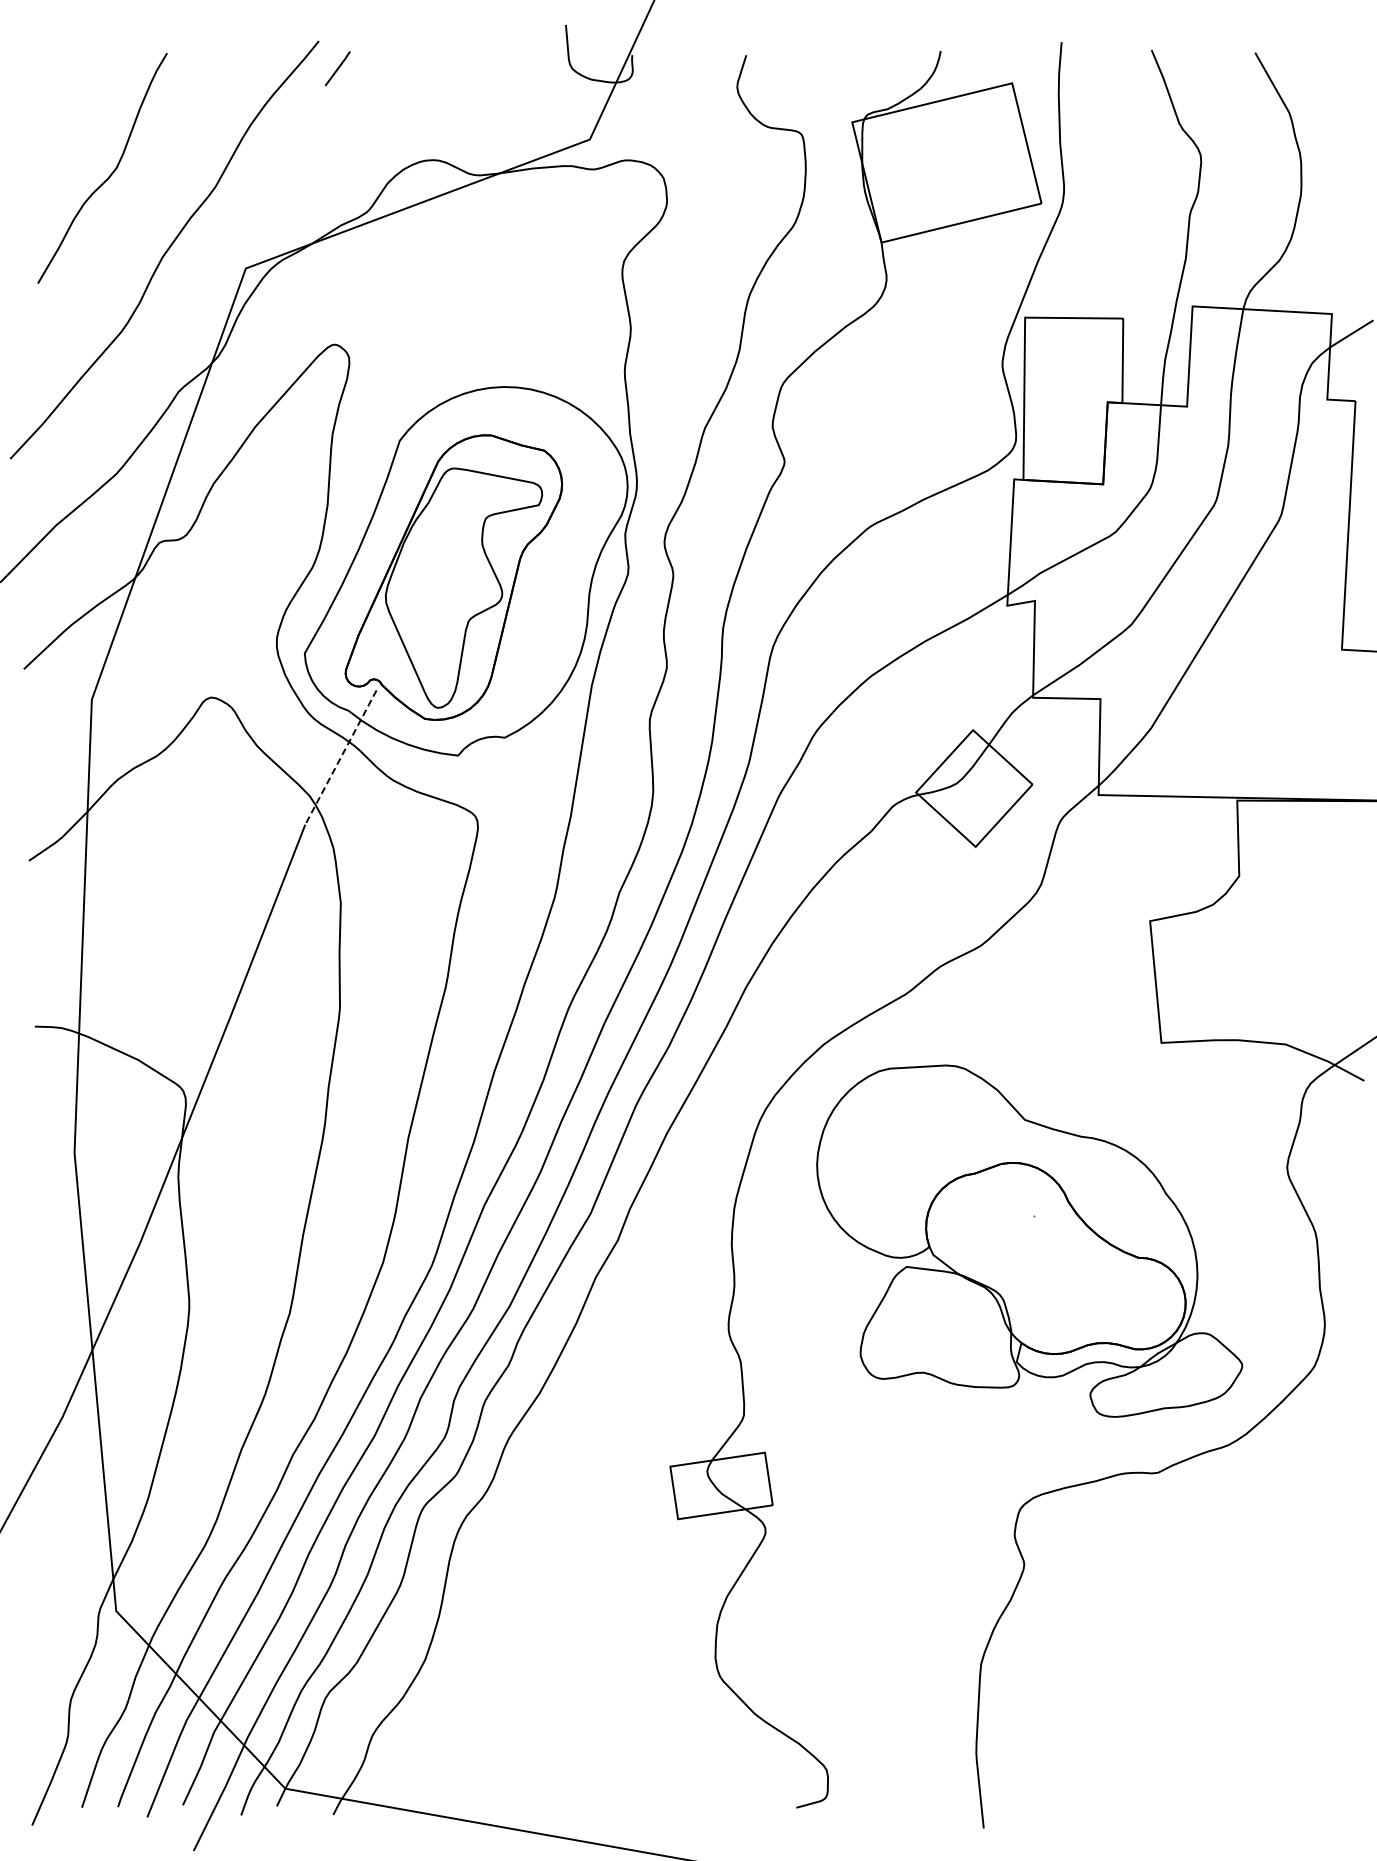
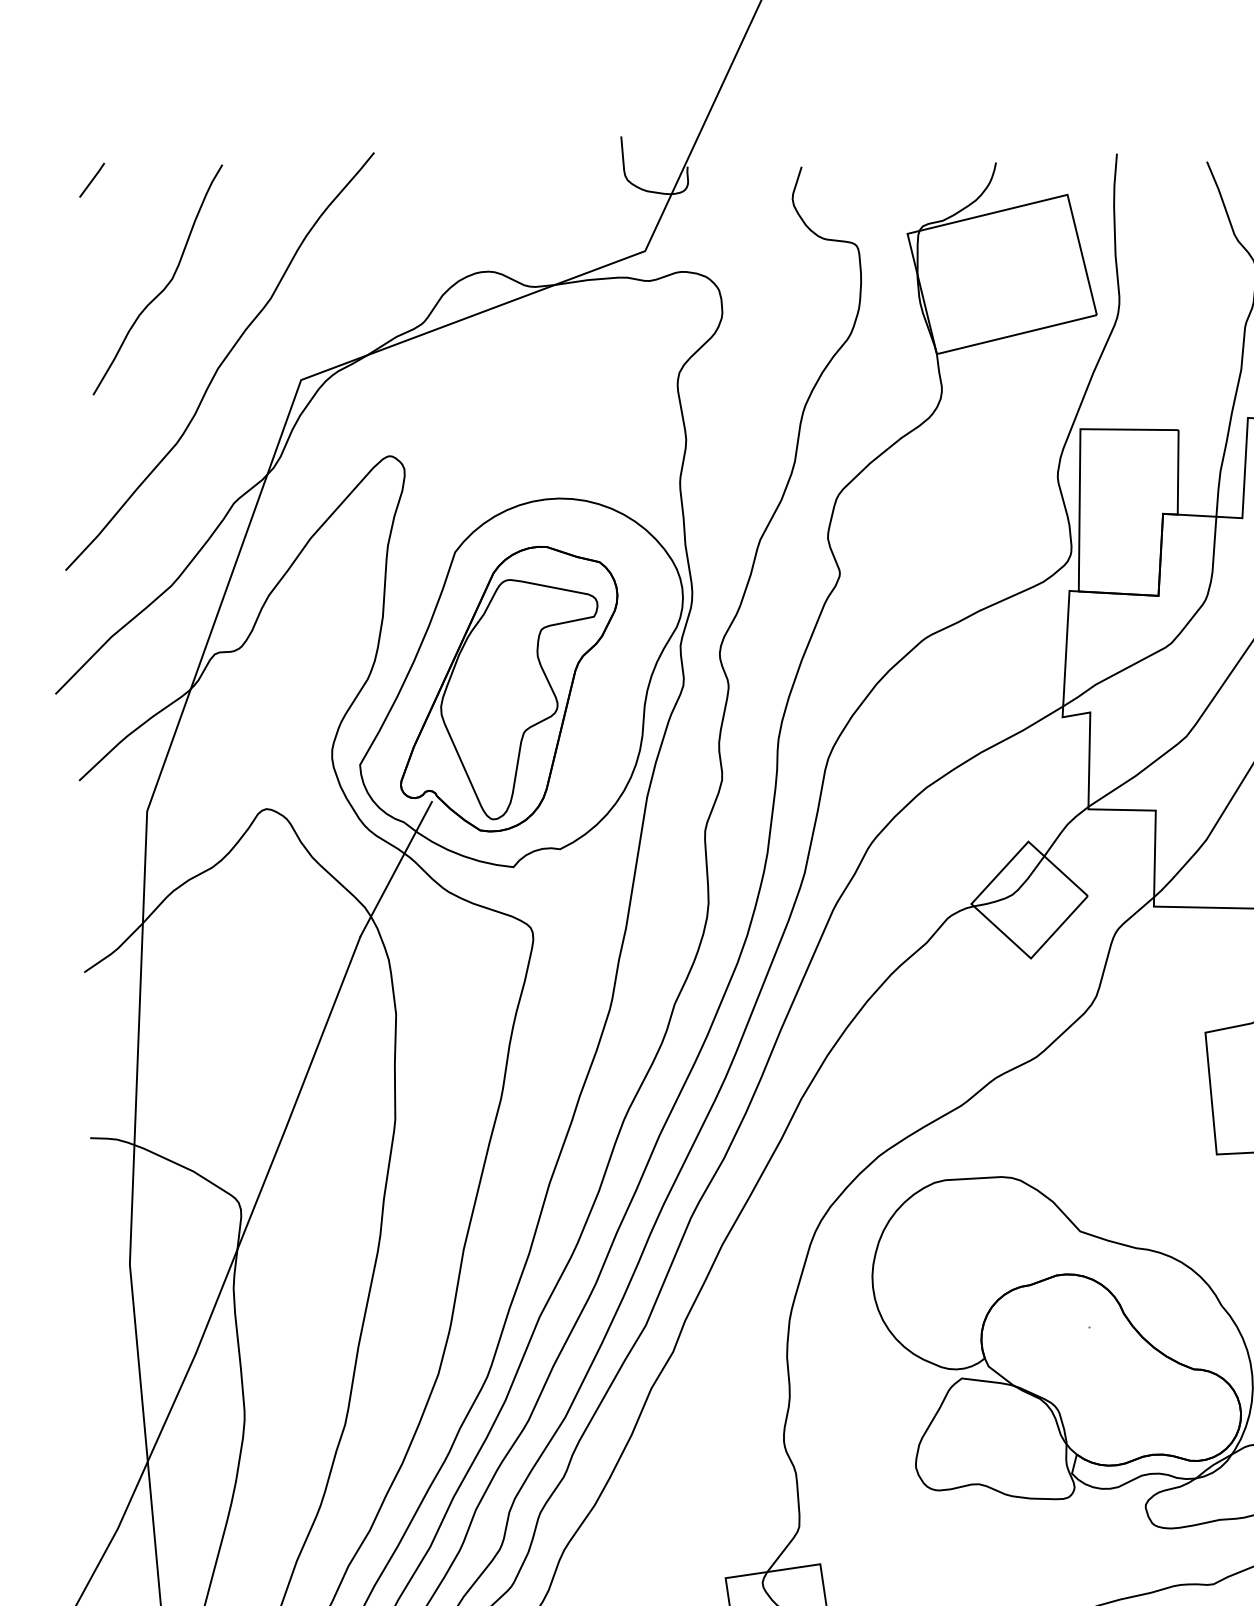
line: (337, 68) -> (91, 180), moved
line: (340, 758) -> (395, 870), dashed -> solid

